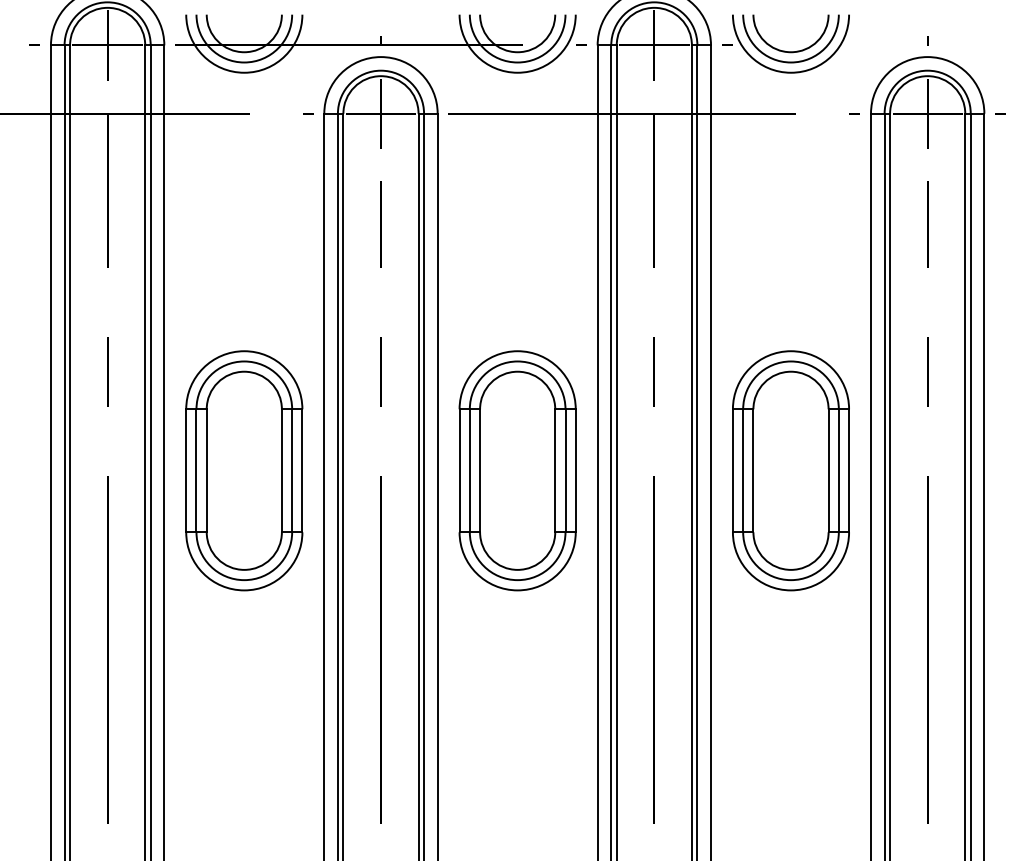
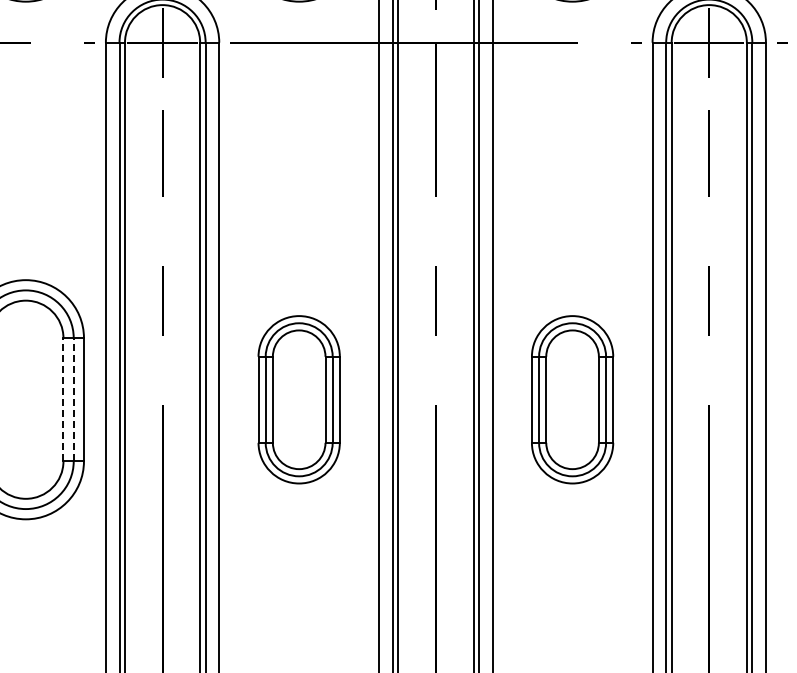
line: (281, 470) -> (63, 399), solid -> dashed
line: (292, 470) -> (74, 399), solid -> dashed
part: (517, 470) -> (299, 399), size x0.7
part: (790, 470) -> (572, 399), size x0.7

